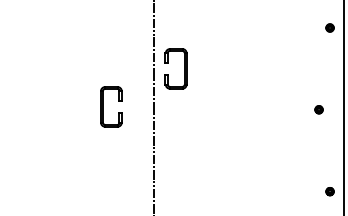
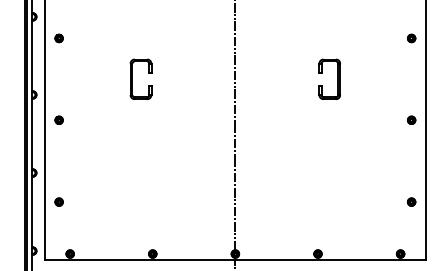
part: (183, 68) -> (337, 78), moved
part: (102, 106) -> (132, 78), moved
part: (318, 109) -> (411, 119), moved

